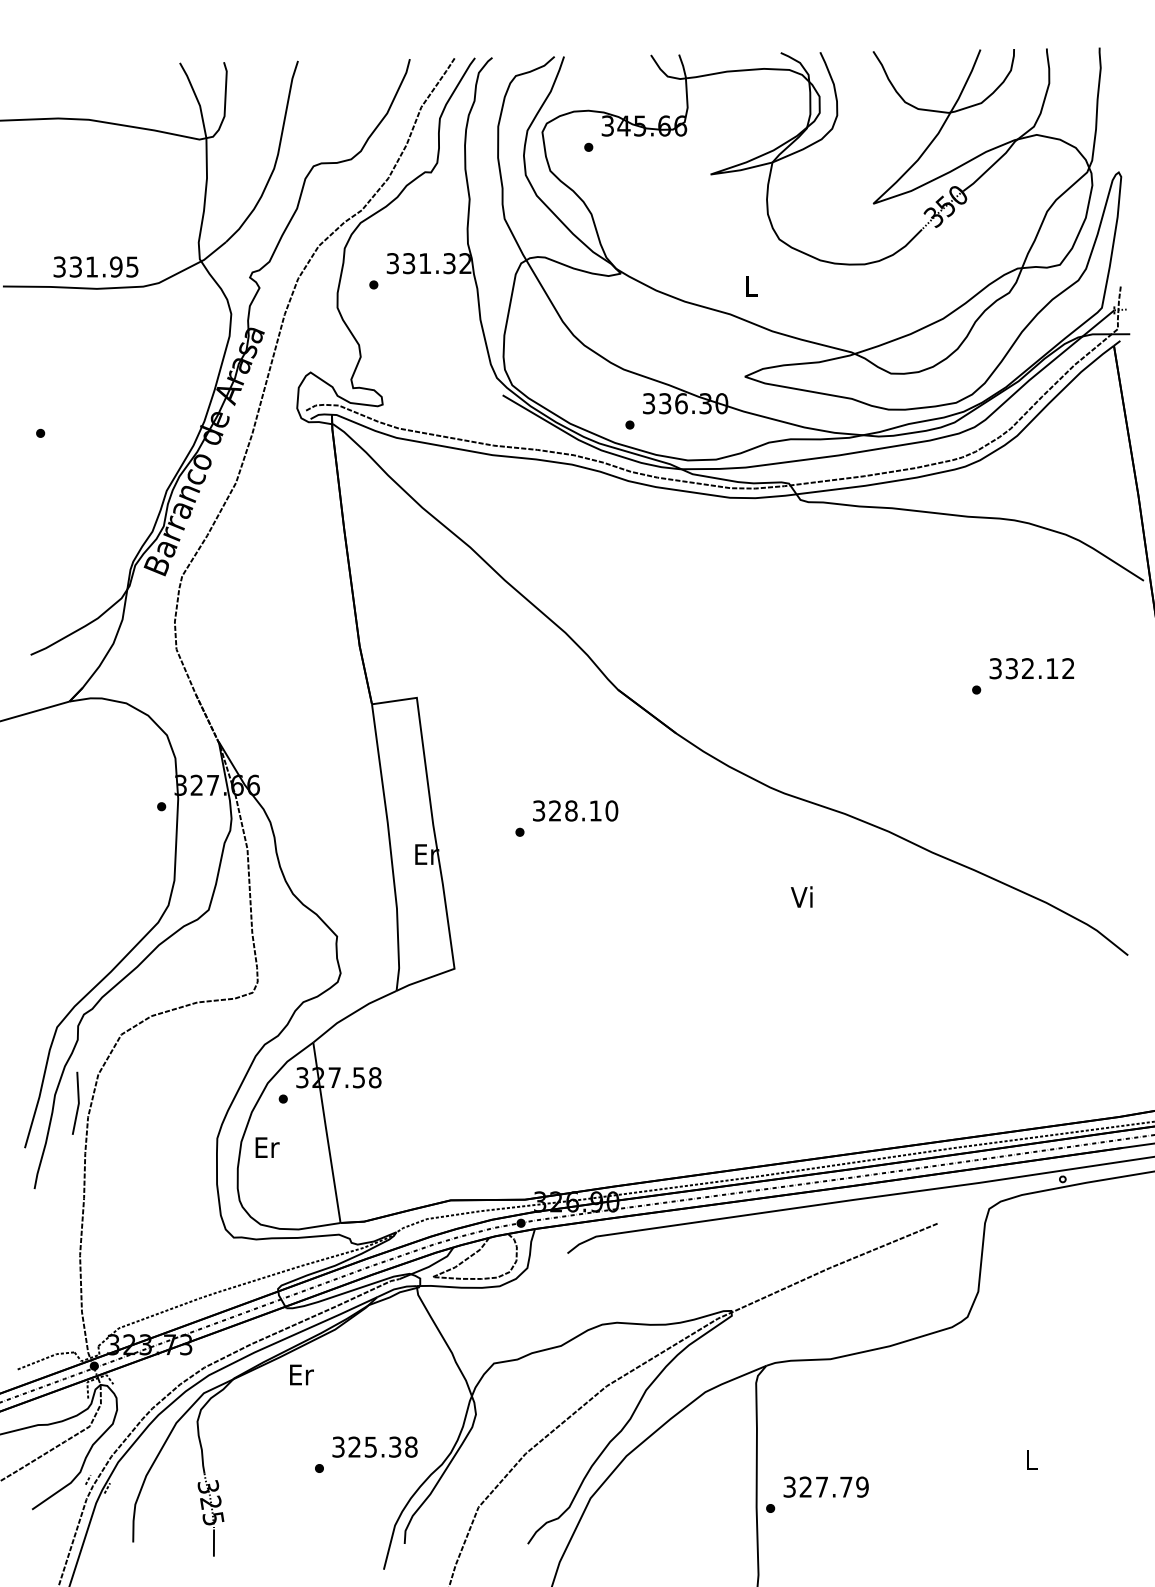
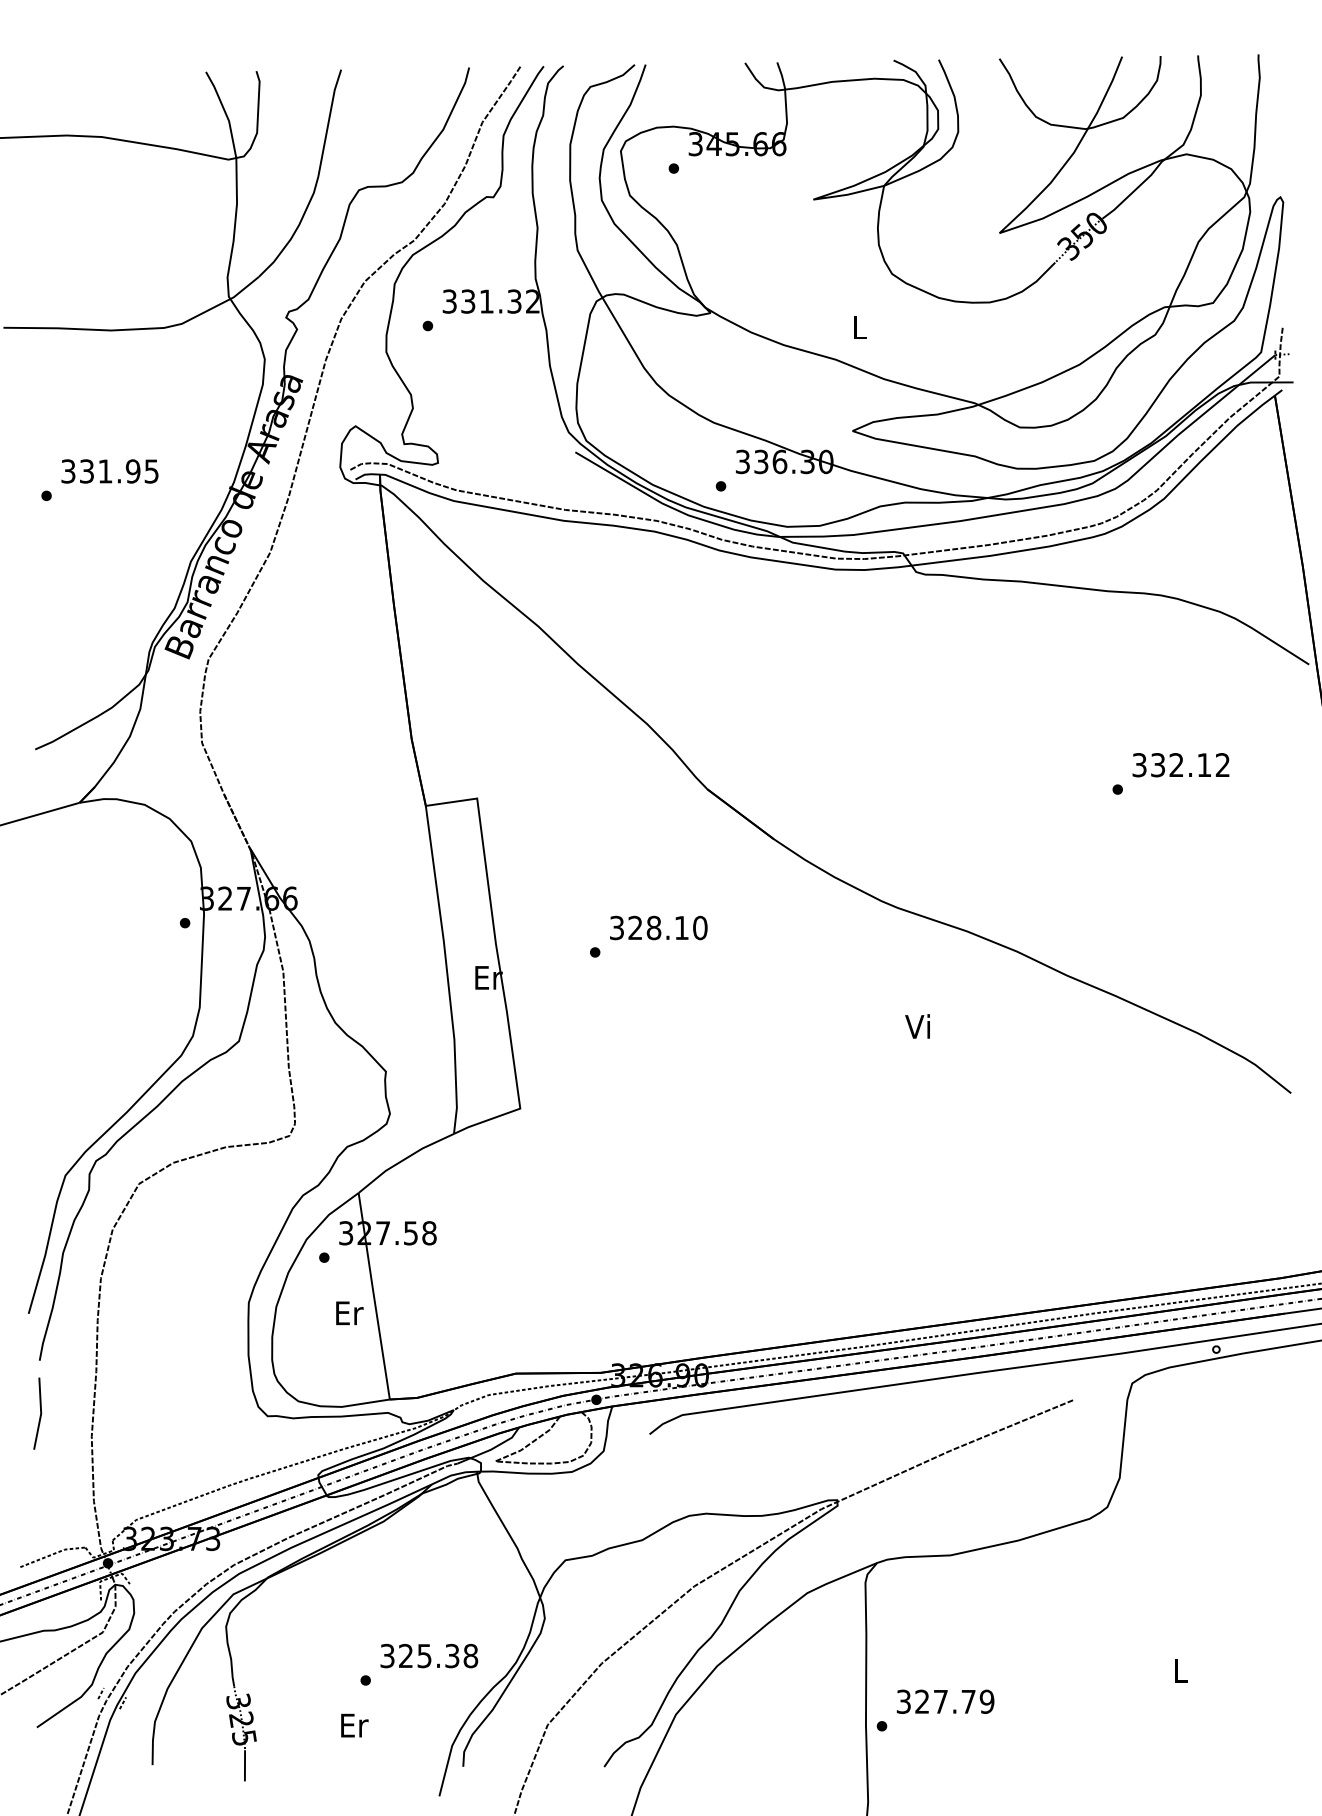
text: (95, 266) -> (109, 470), moved
line: (77, 1101) -> (39, 1411), moved
text: (267, 1147) -> (349, 1313), moved
text: (301, 1374) -> (354, 1725), moved

